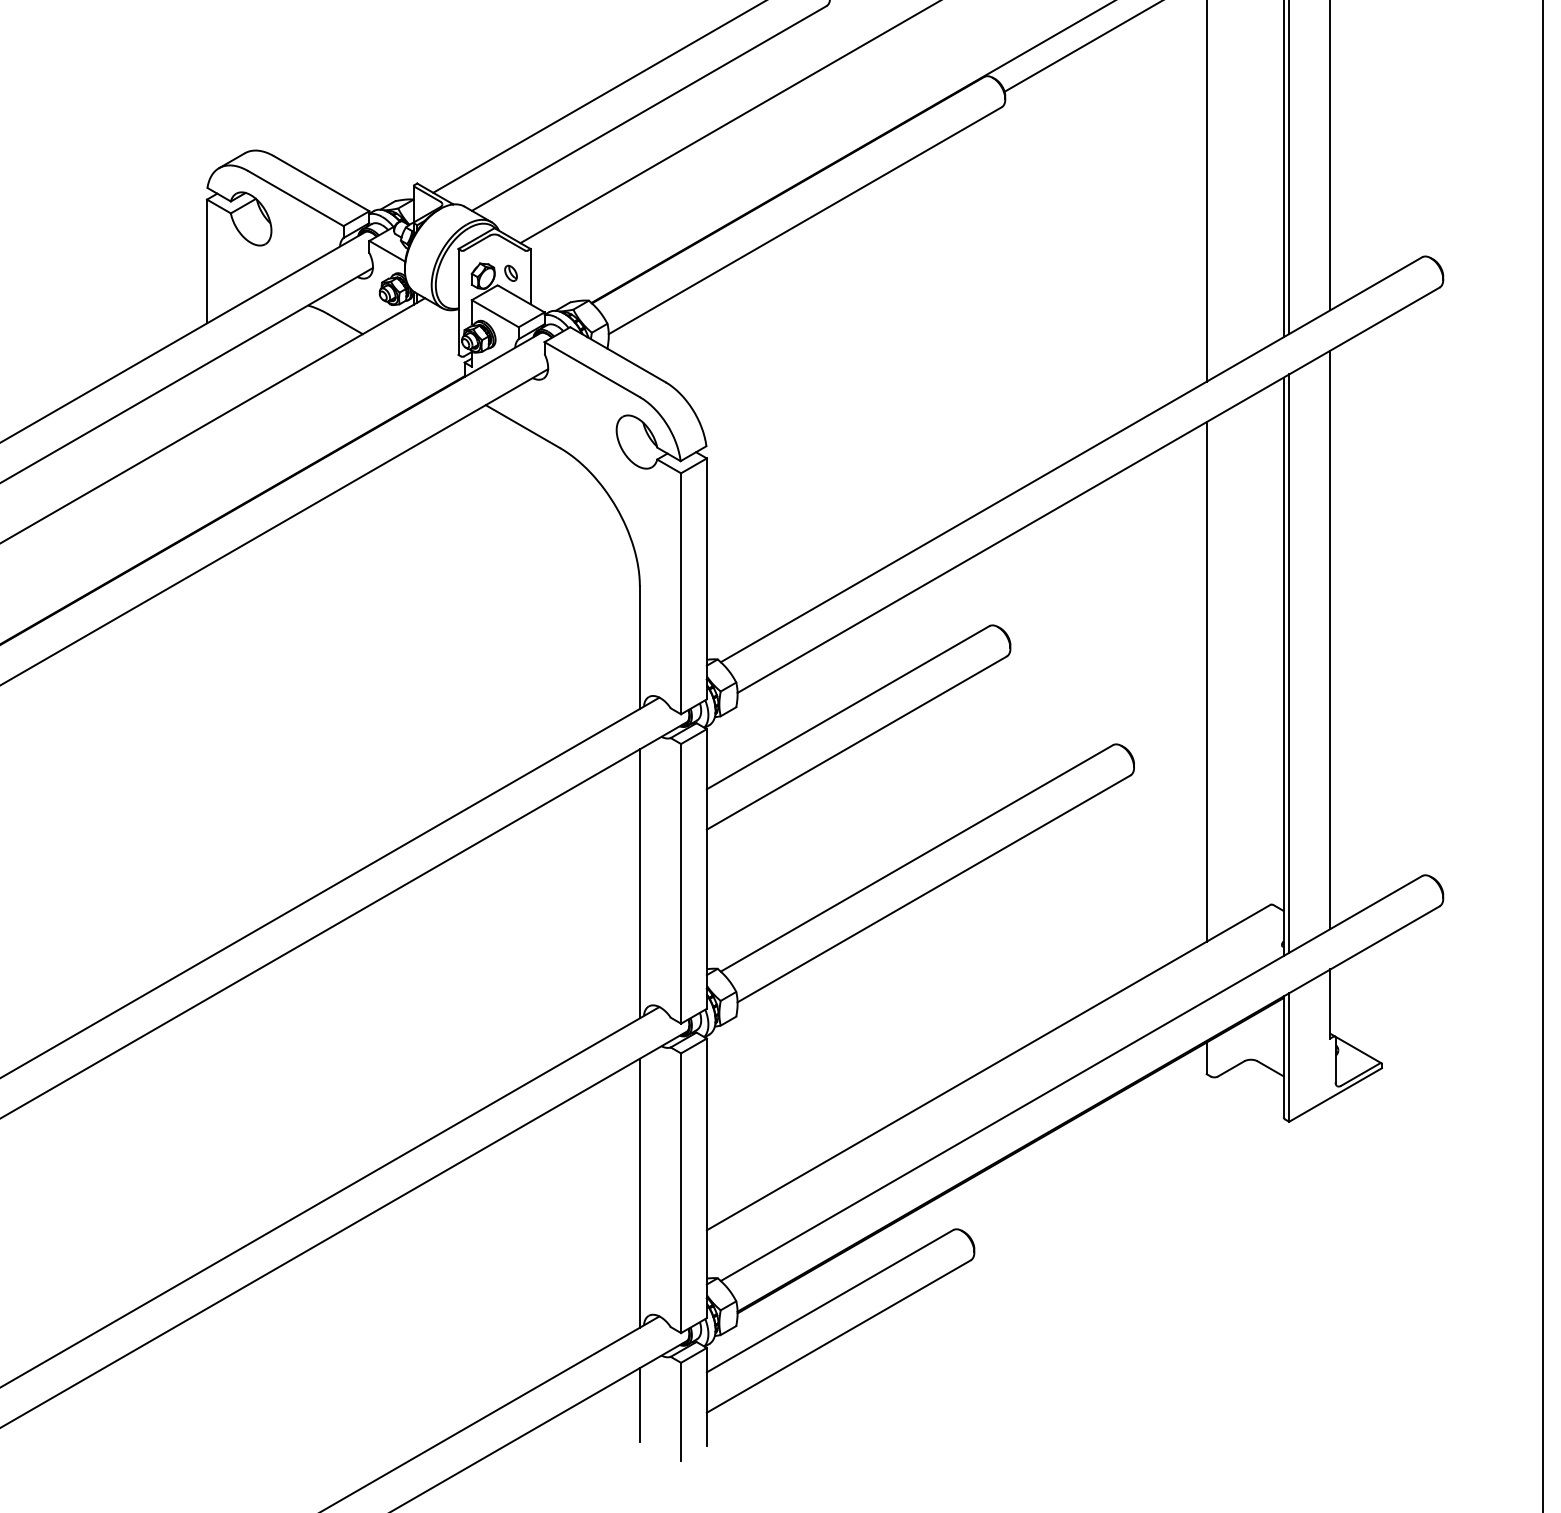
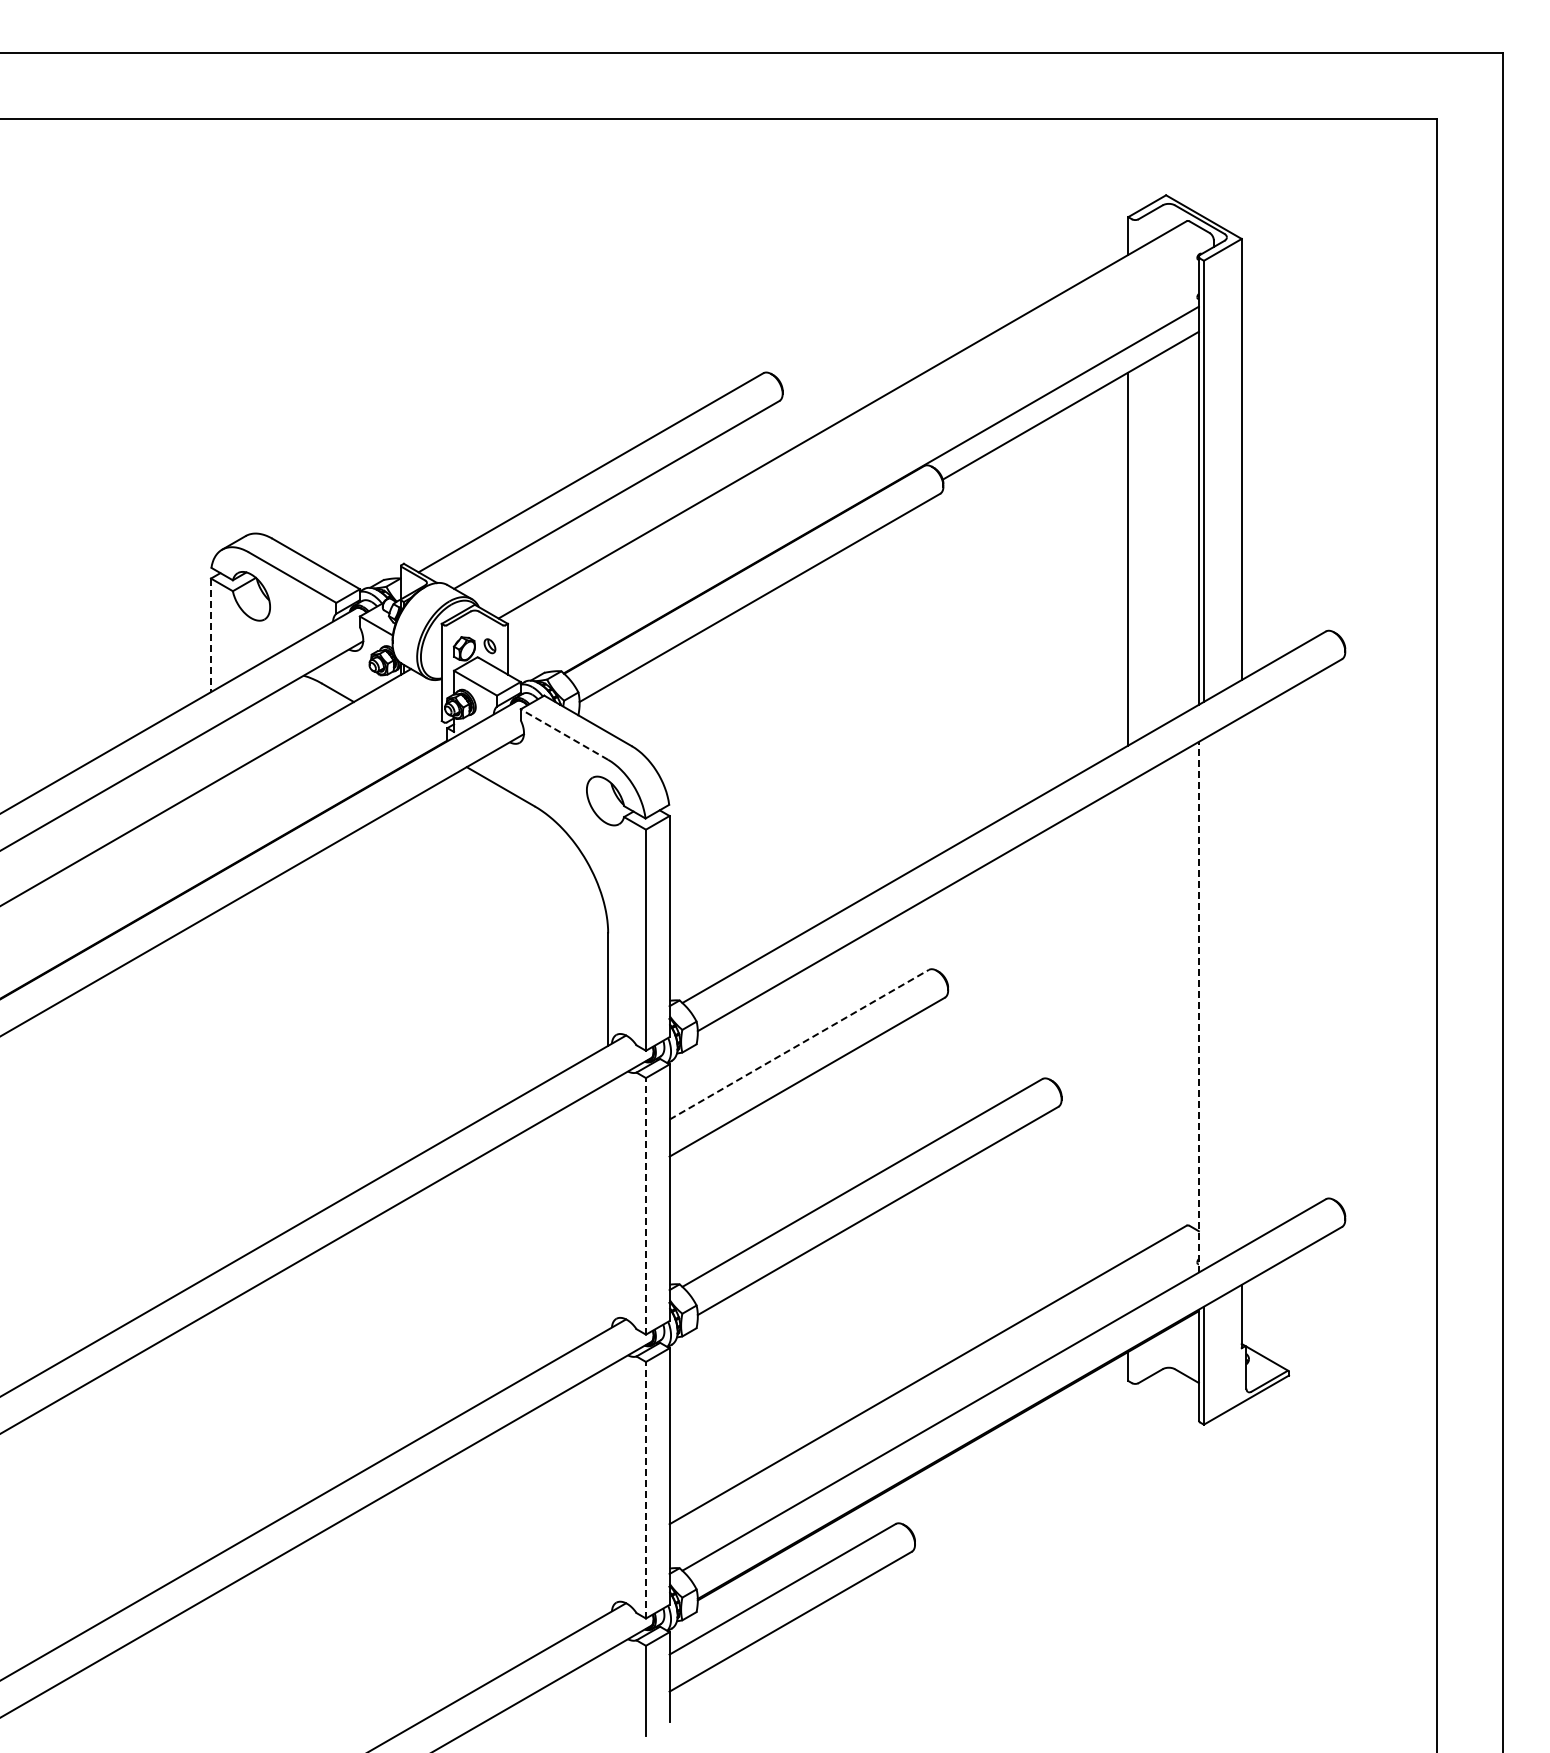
line: (207, 261) -> (211, 635), solid -> dashed
line: (592, 369) -> (564, 734), solid -> dashed
line: (1330, 639) -> (1241, 982), removed
line: (1288, 662) -> (1203, 1003), removed
line: (1283, 666) -> (1198, 1006), solid -> dashed
line: (1206, 681) -> (1128, 1020), removed
line: (848, 707) -> (799, 1044), solid -> dashed
line: (640, 882) -> (608, 1205), removed
line: (680, 882) -> (645, 1205), solid -> dashed
line: (640, 1192) -> (608, 1489), removed
line: (680, 1192) -> (645, 1489), solid -> dashed
line: (640, 1404) -> (608, 1684), removed

